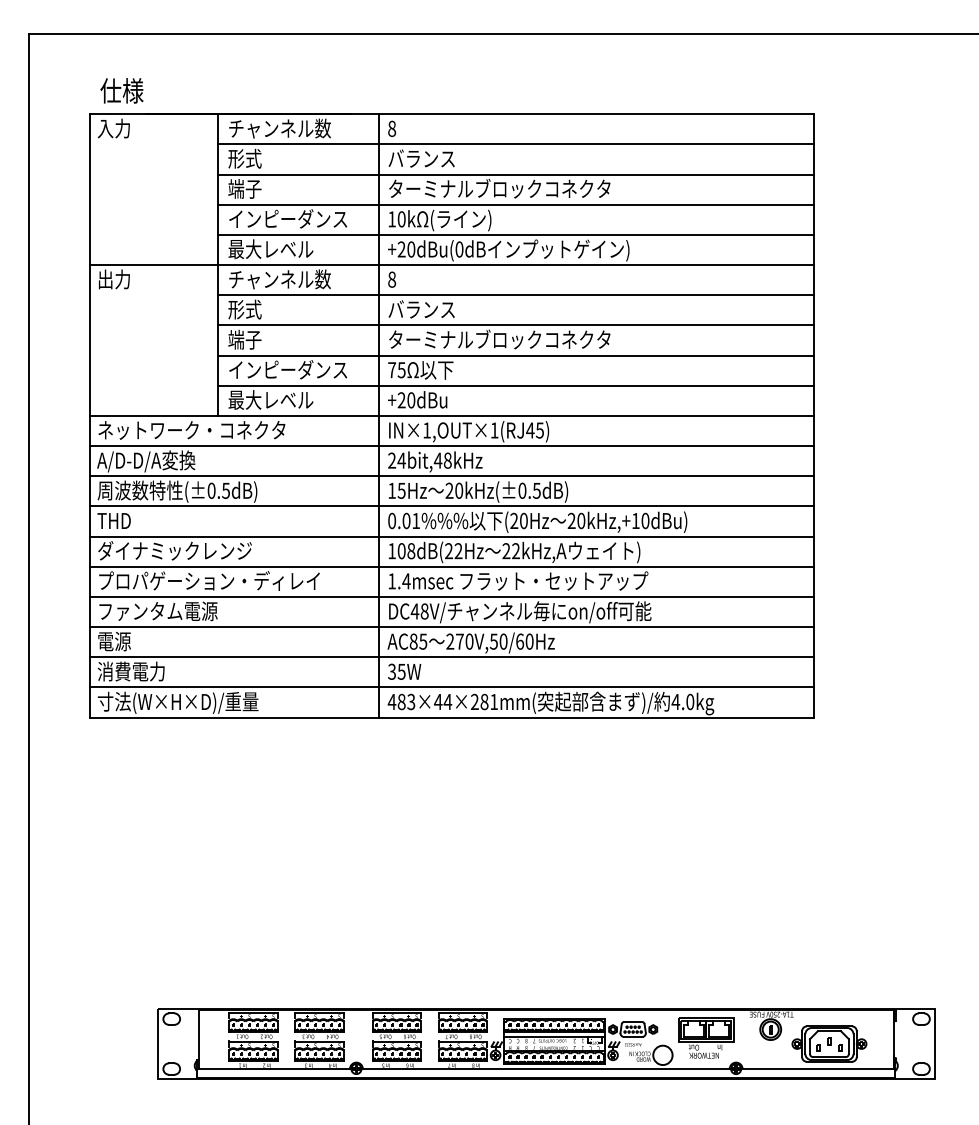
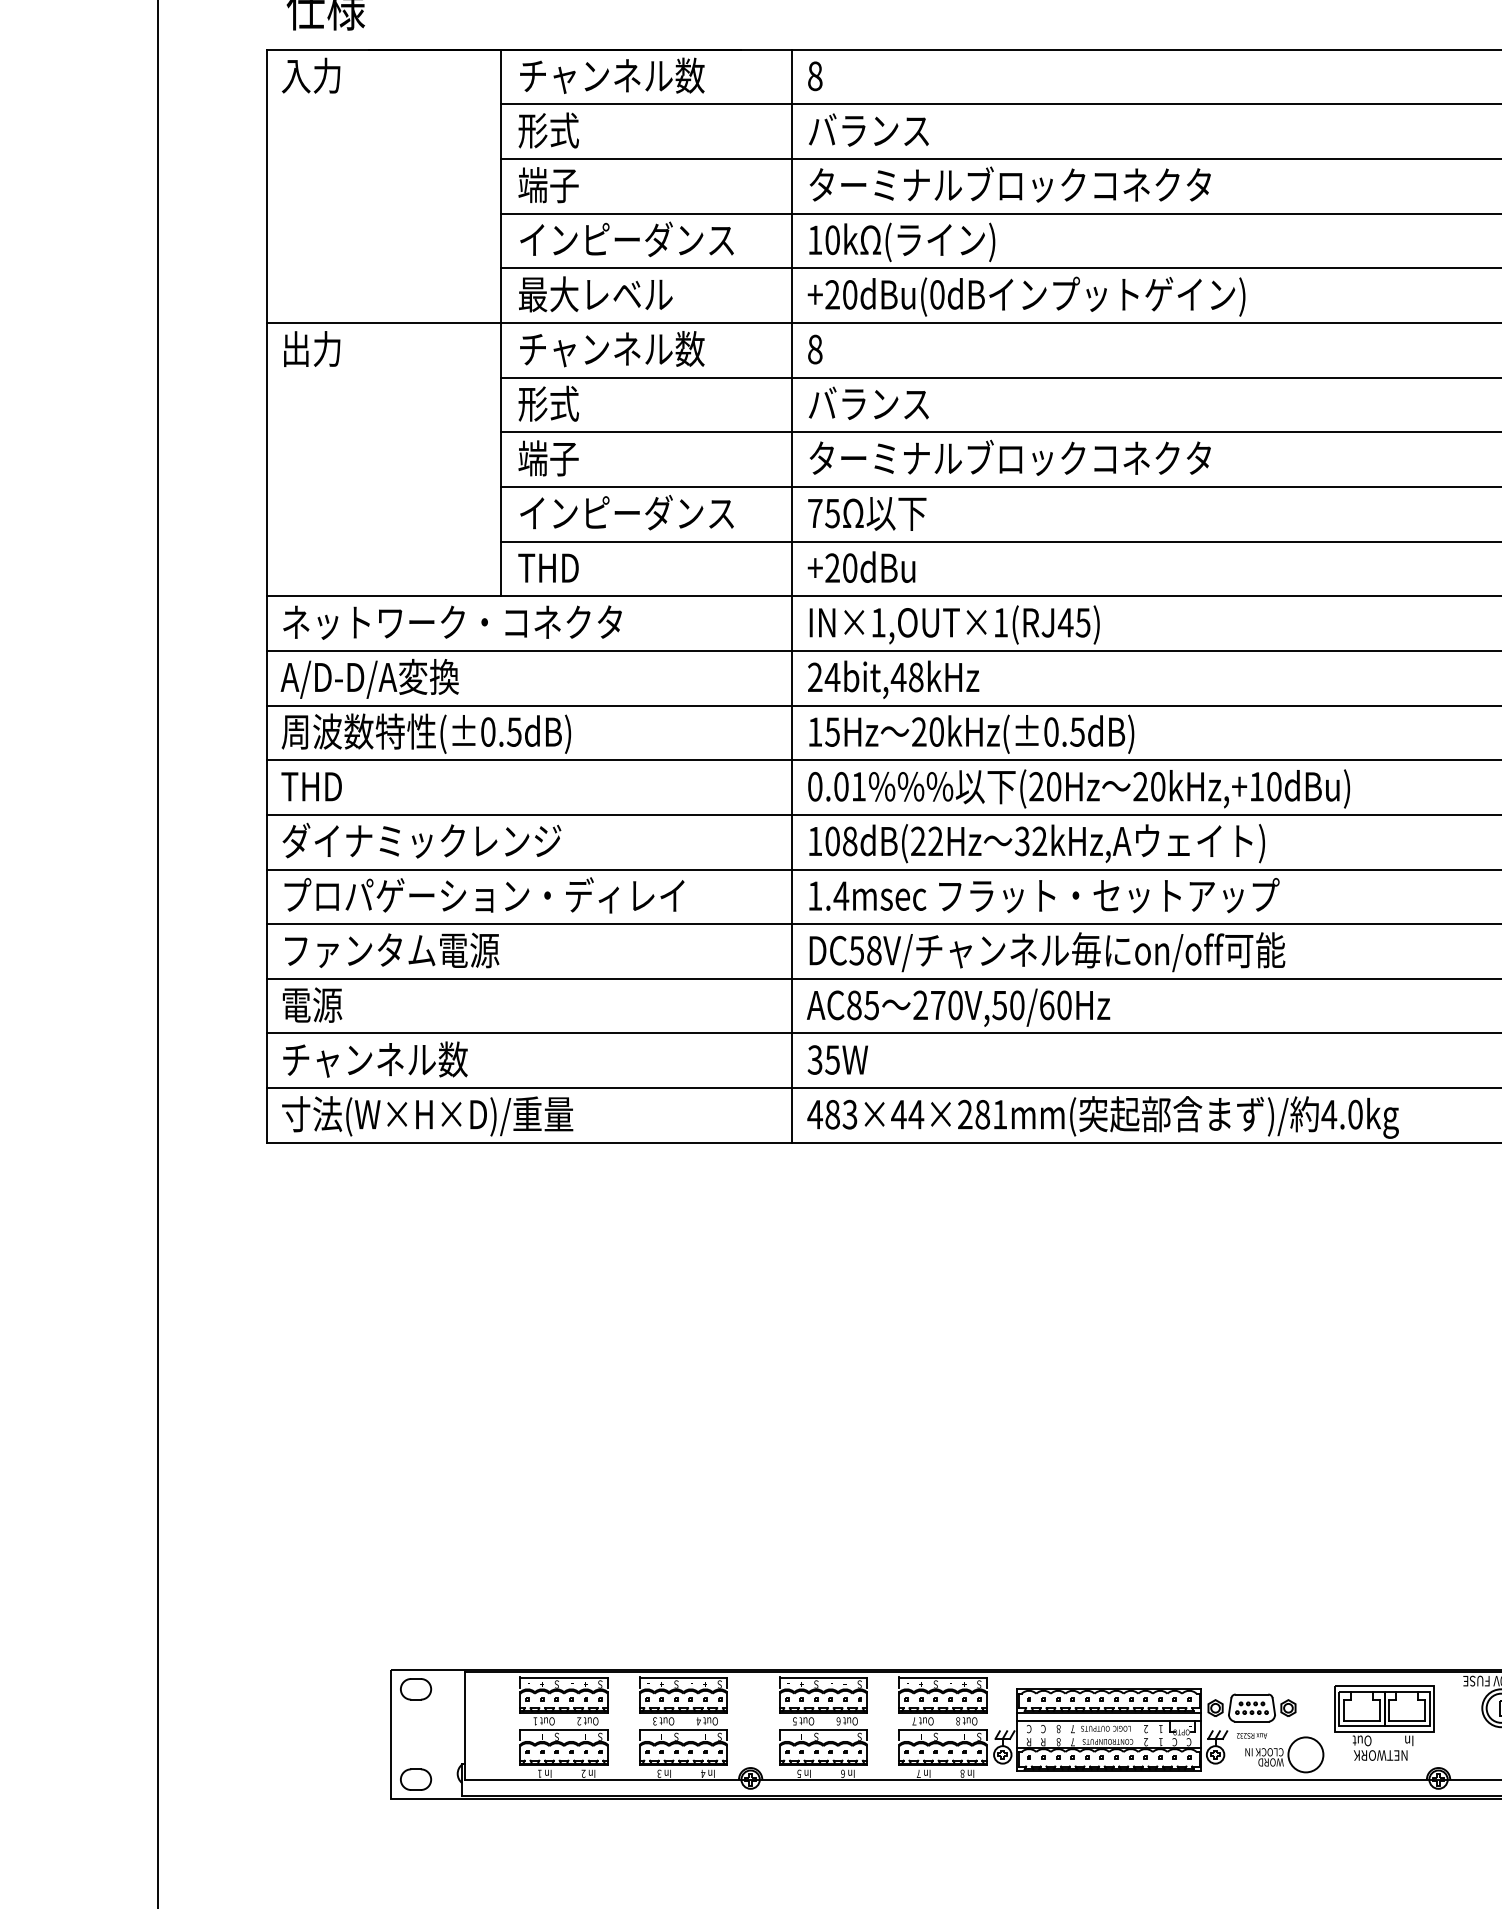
text: (270, 399) -> (594, 566), 最大レベル -> THD
text: (506, 551) -> (1022, 842), 22kHz,A -> 32kHz,A
text: (414, 611) -> (855, 950), DC48V/ -> DC58V/
text: (148, 671) -> (373, 1059), 消費電力 -> チャンネル数

